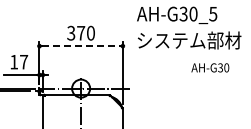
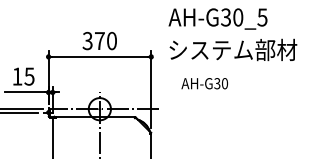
line: (81, 46) -> (100, 57), dashed -> solid
text: (23, 62) -> (28, 77), 17 -> 15
text: (210, 67) -> (204, 83), moved

